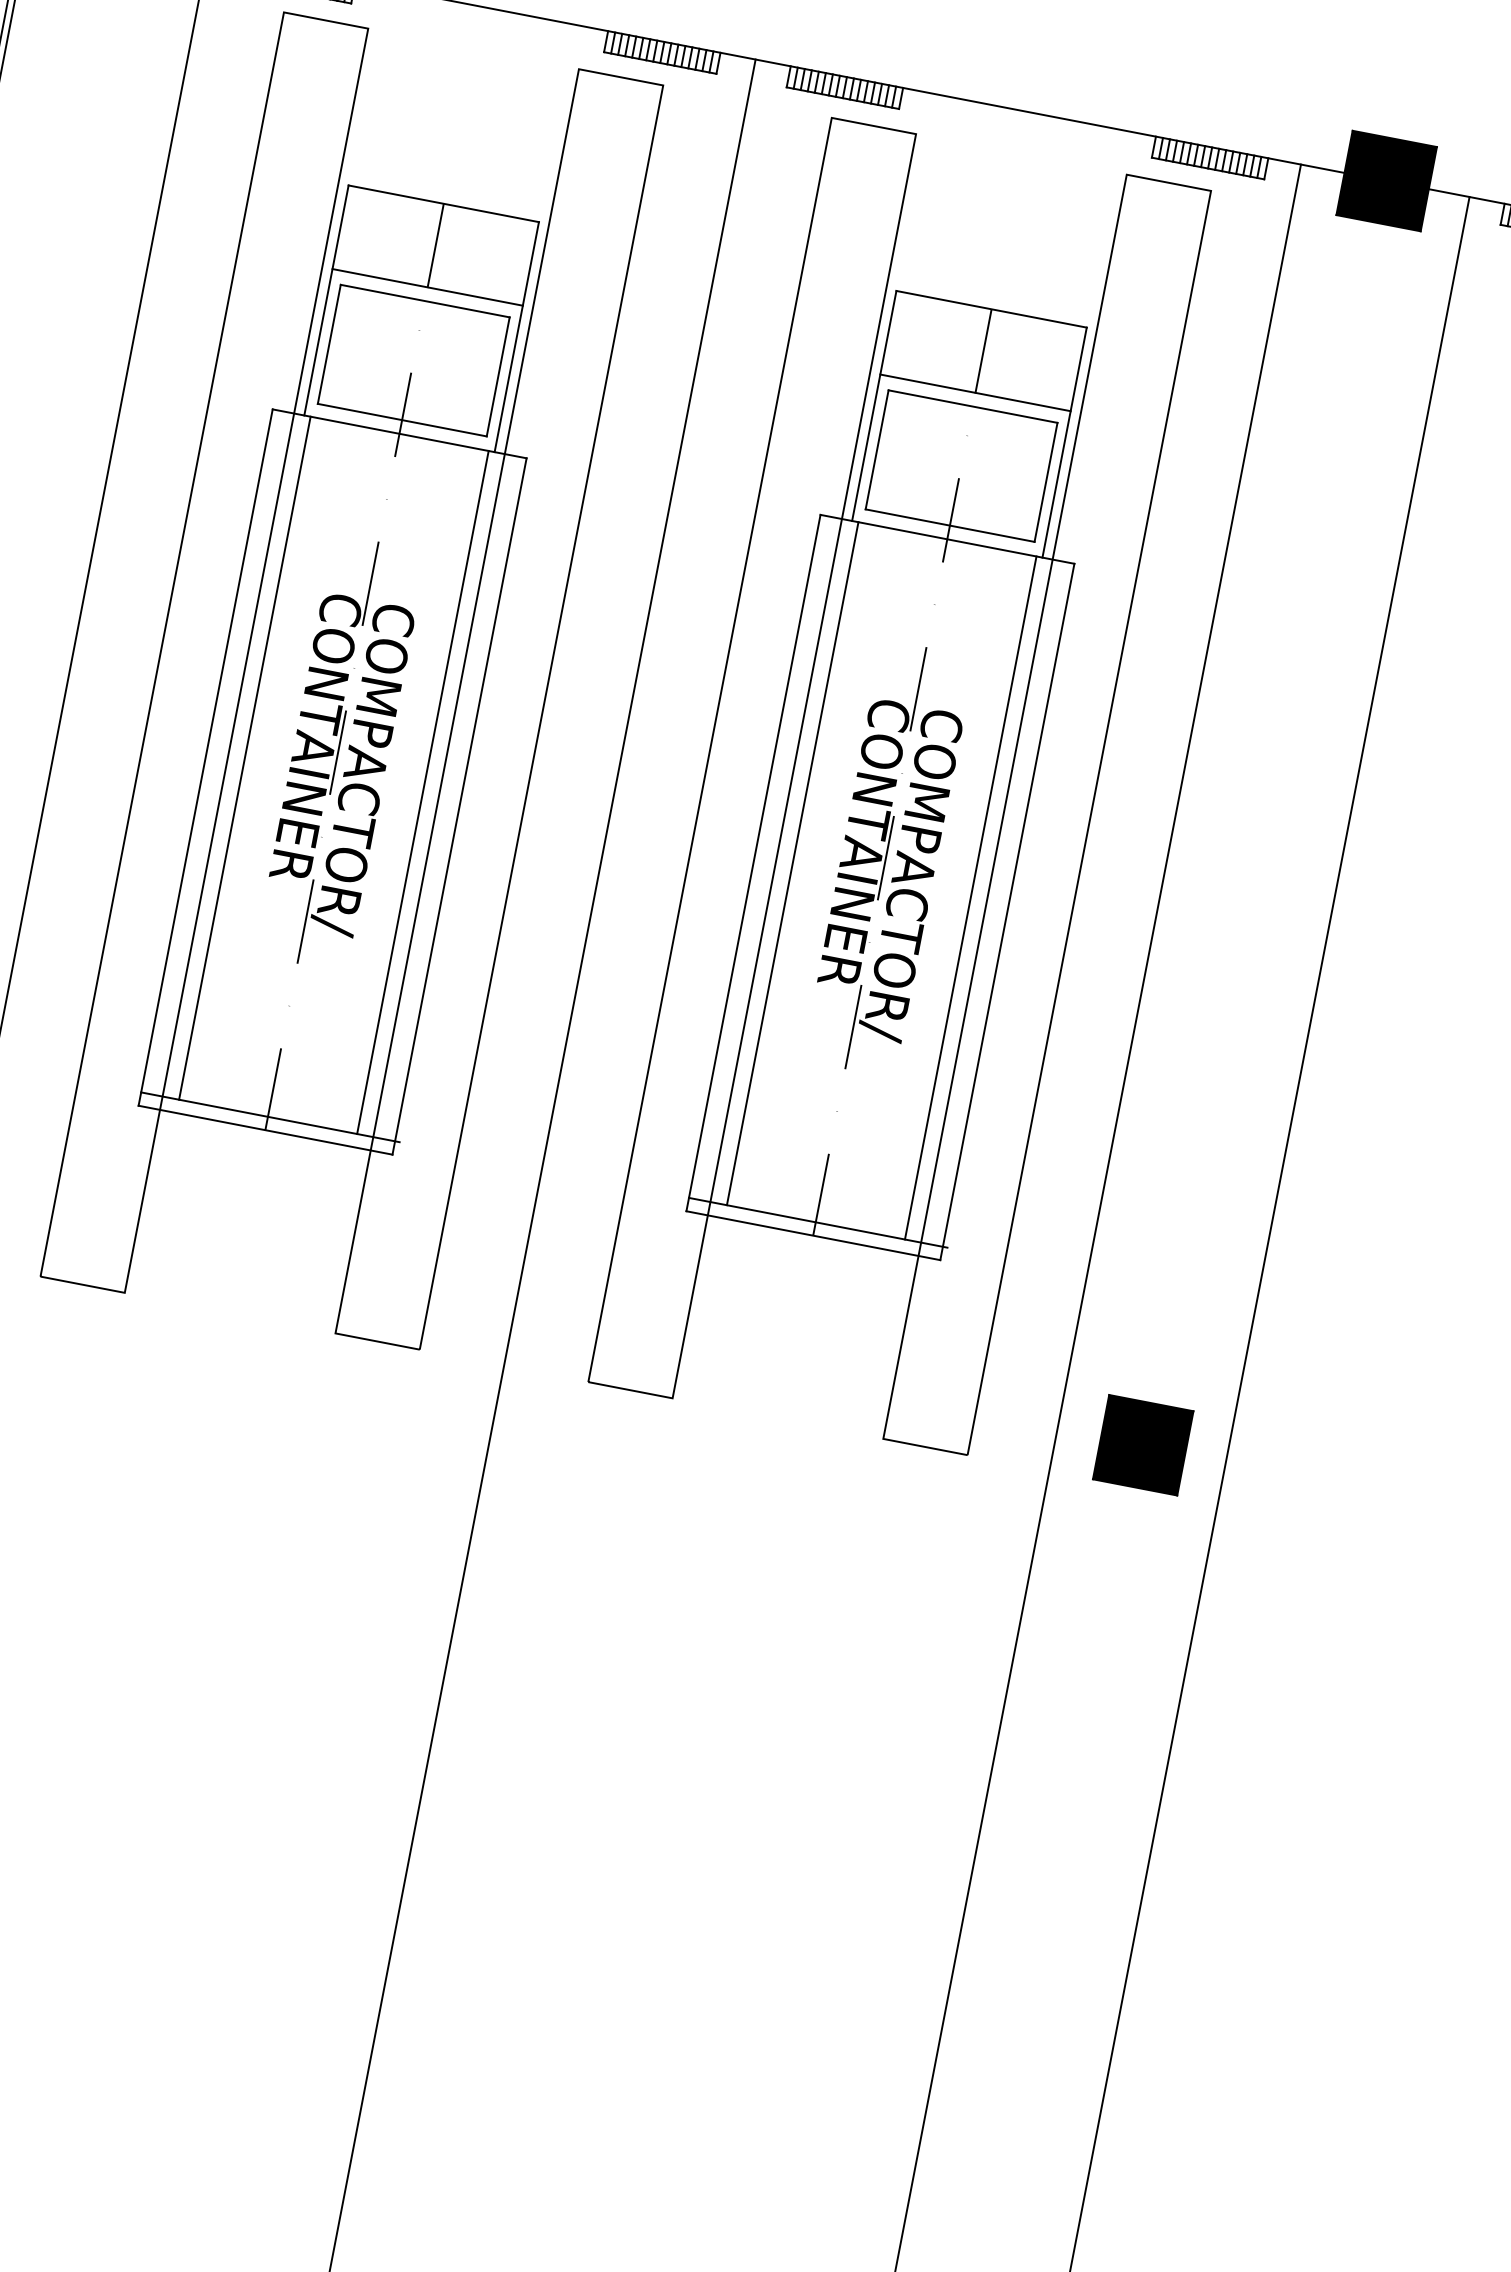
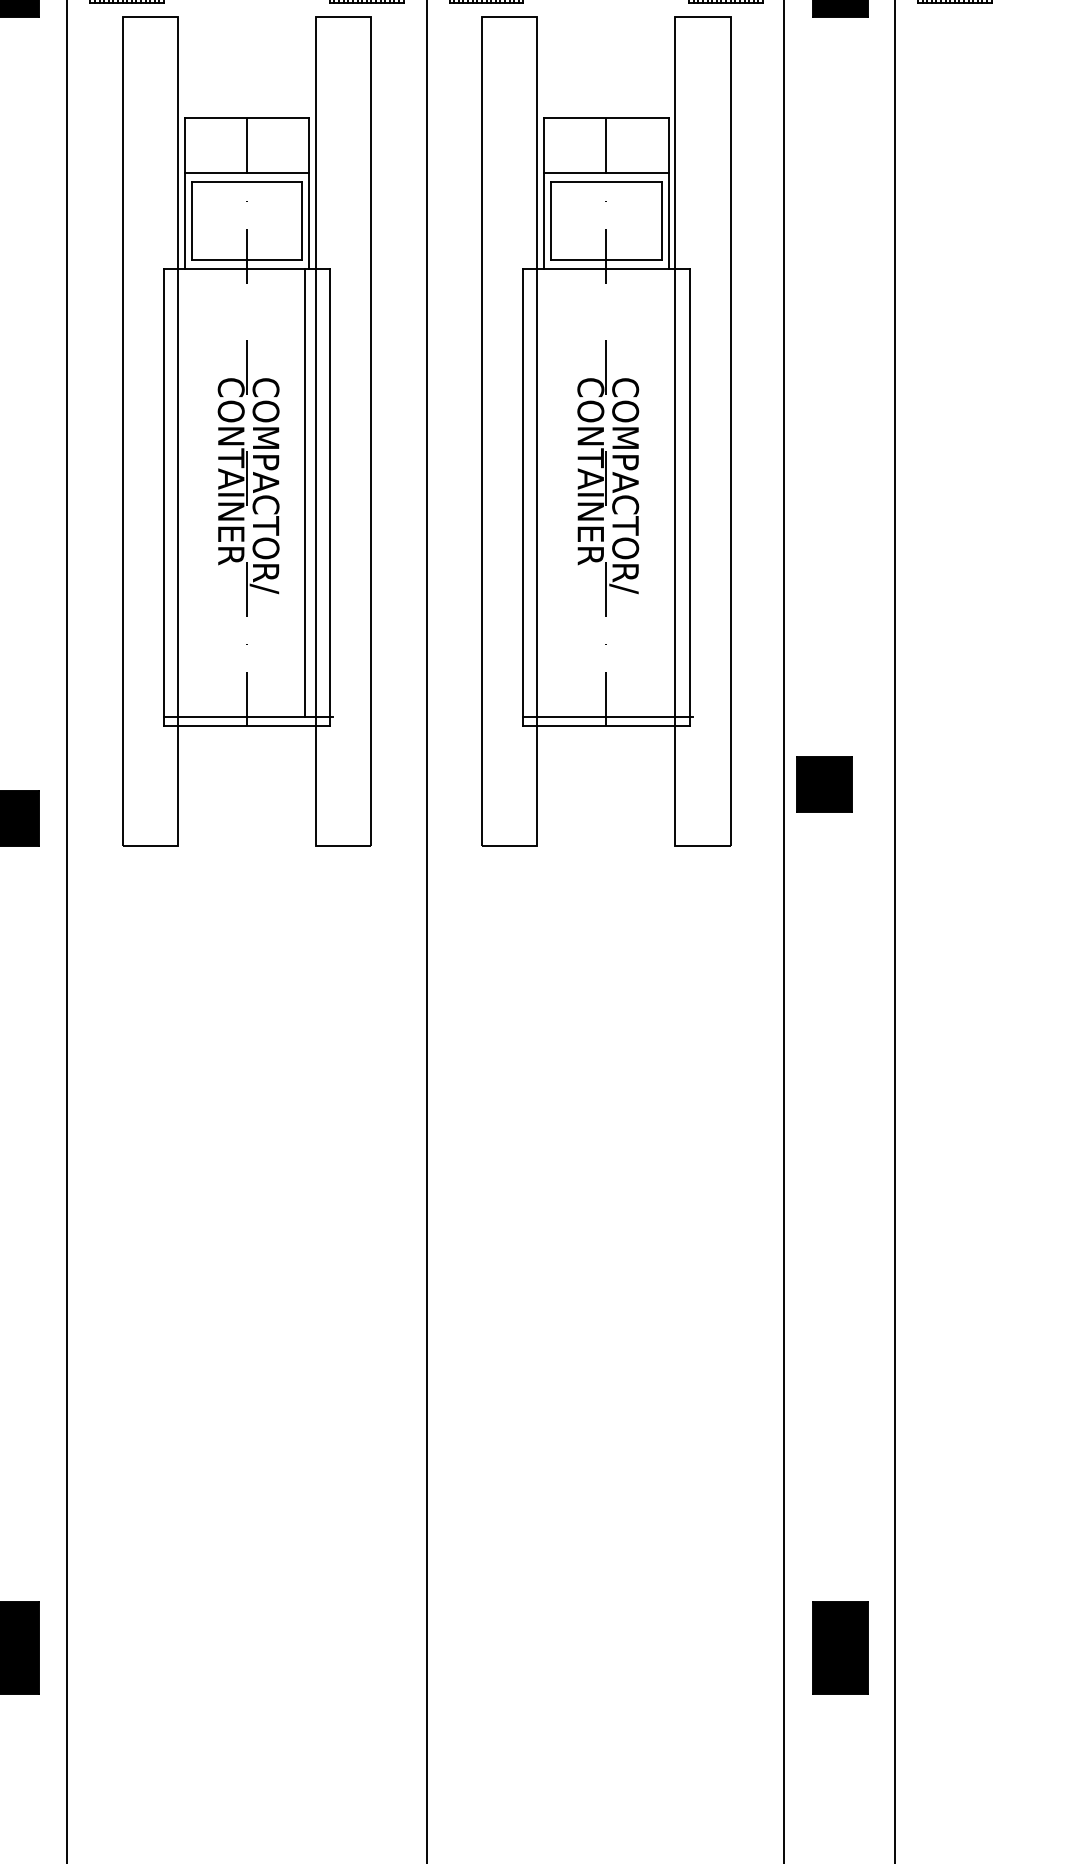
line: (244, 758) -> (188, 493), removed
line: (793, 864) -> (548, 493), removed
line: (970, 898) -> (664, 493), removed
part: (1143, 1445) -> (824, 784), moved

